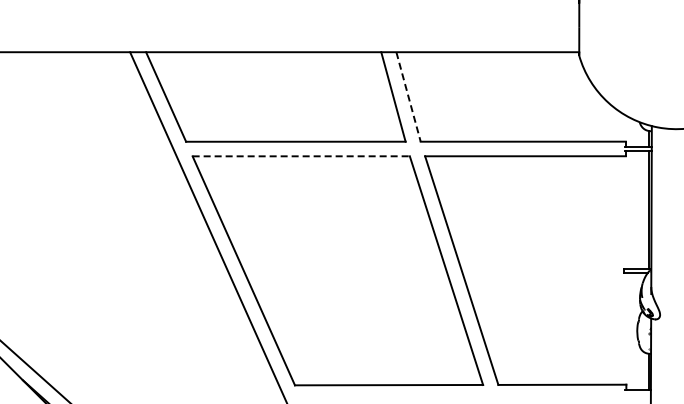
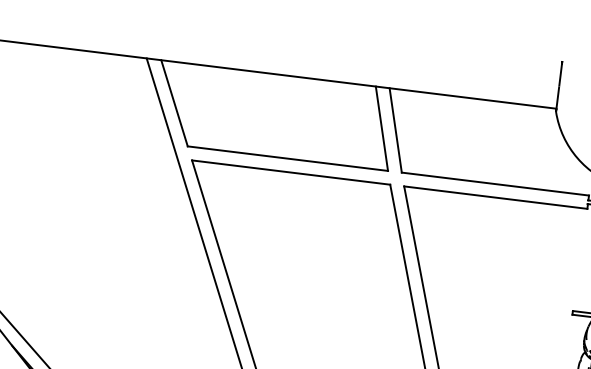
line: (408, 97) -> (395, 130), dashed -> solid
line: (301, 156) -> (291, 172), dashed -> solid

